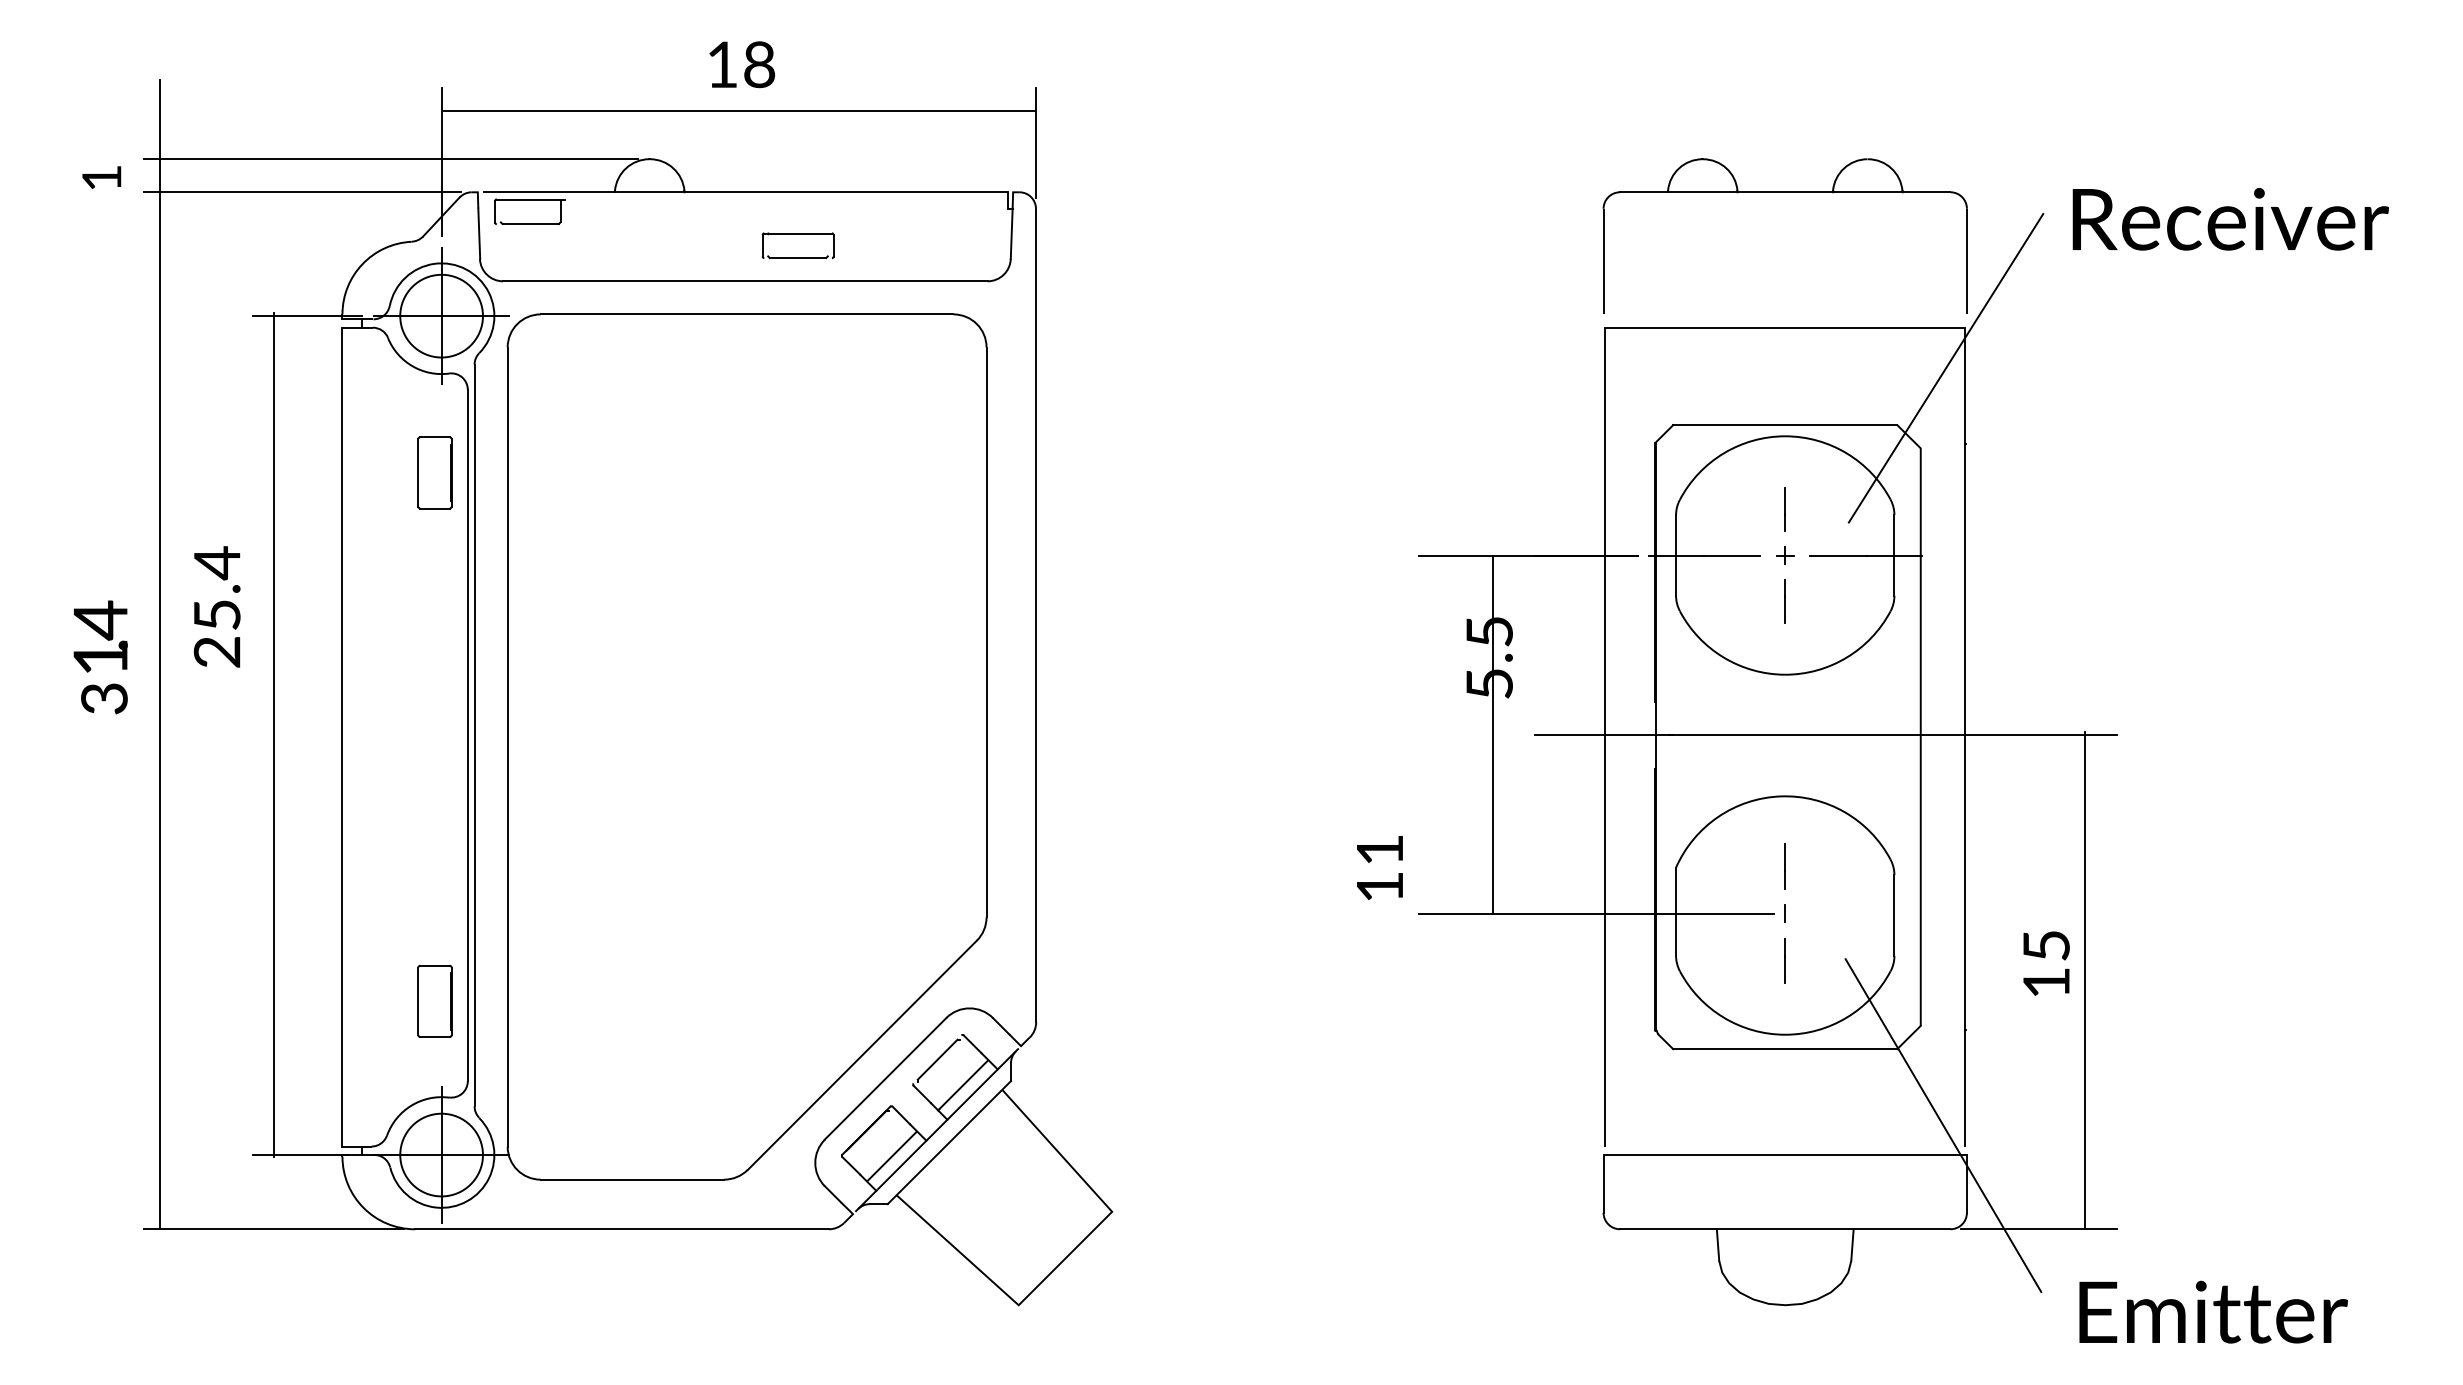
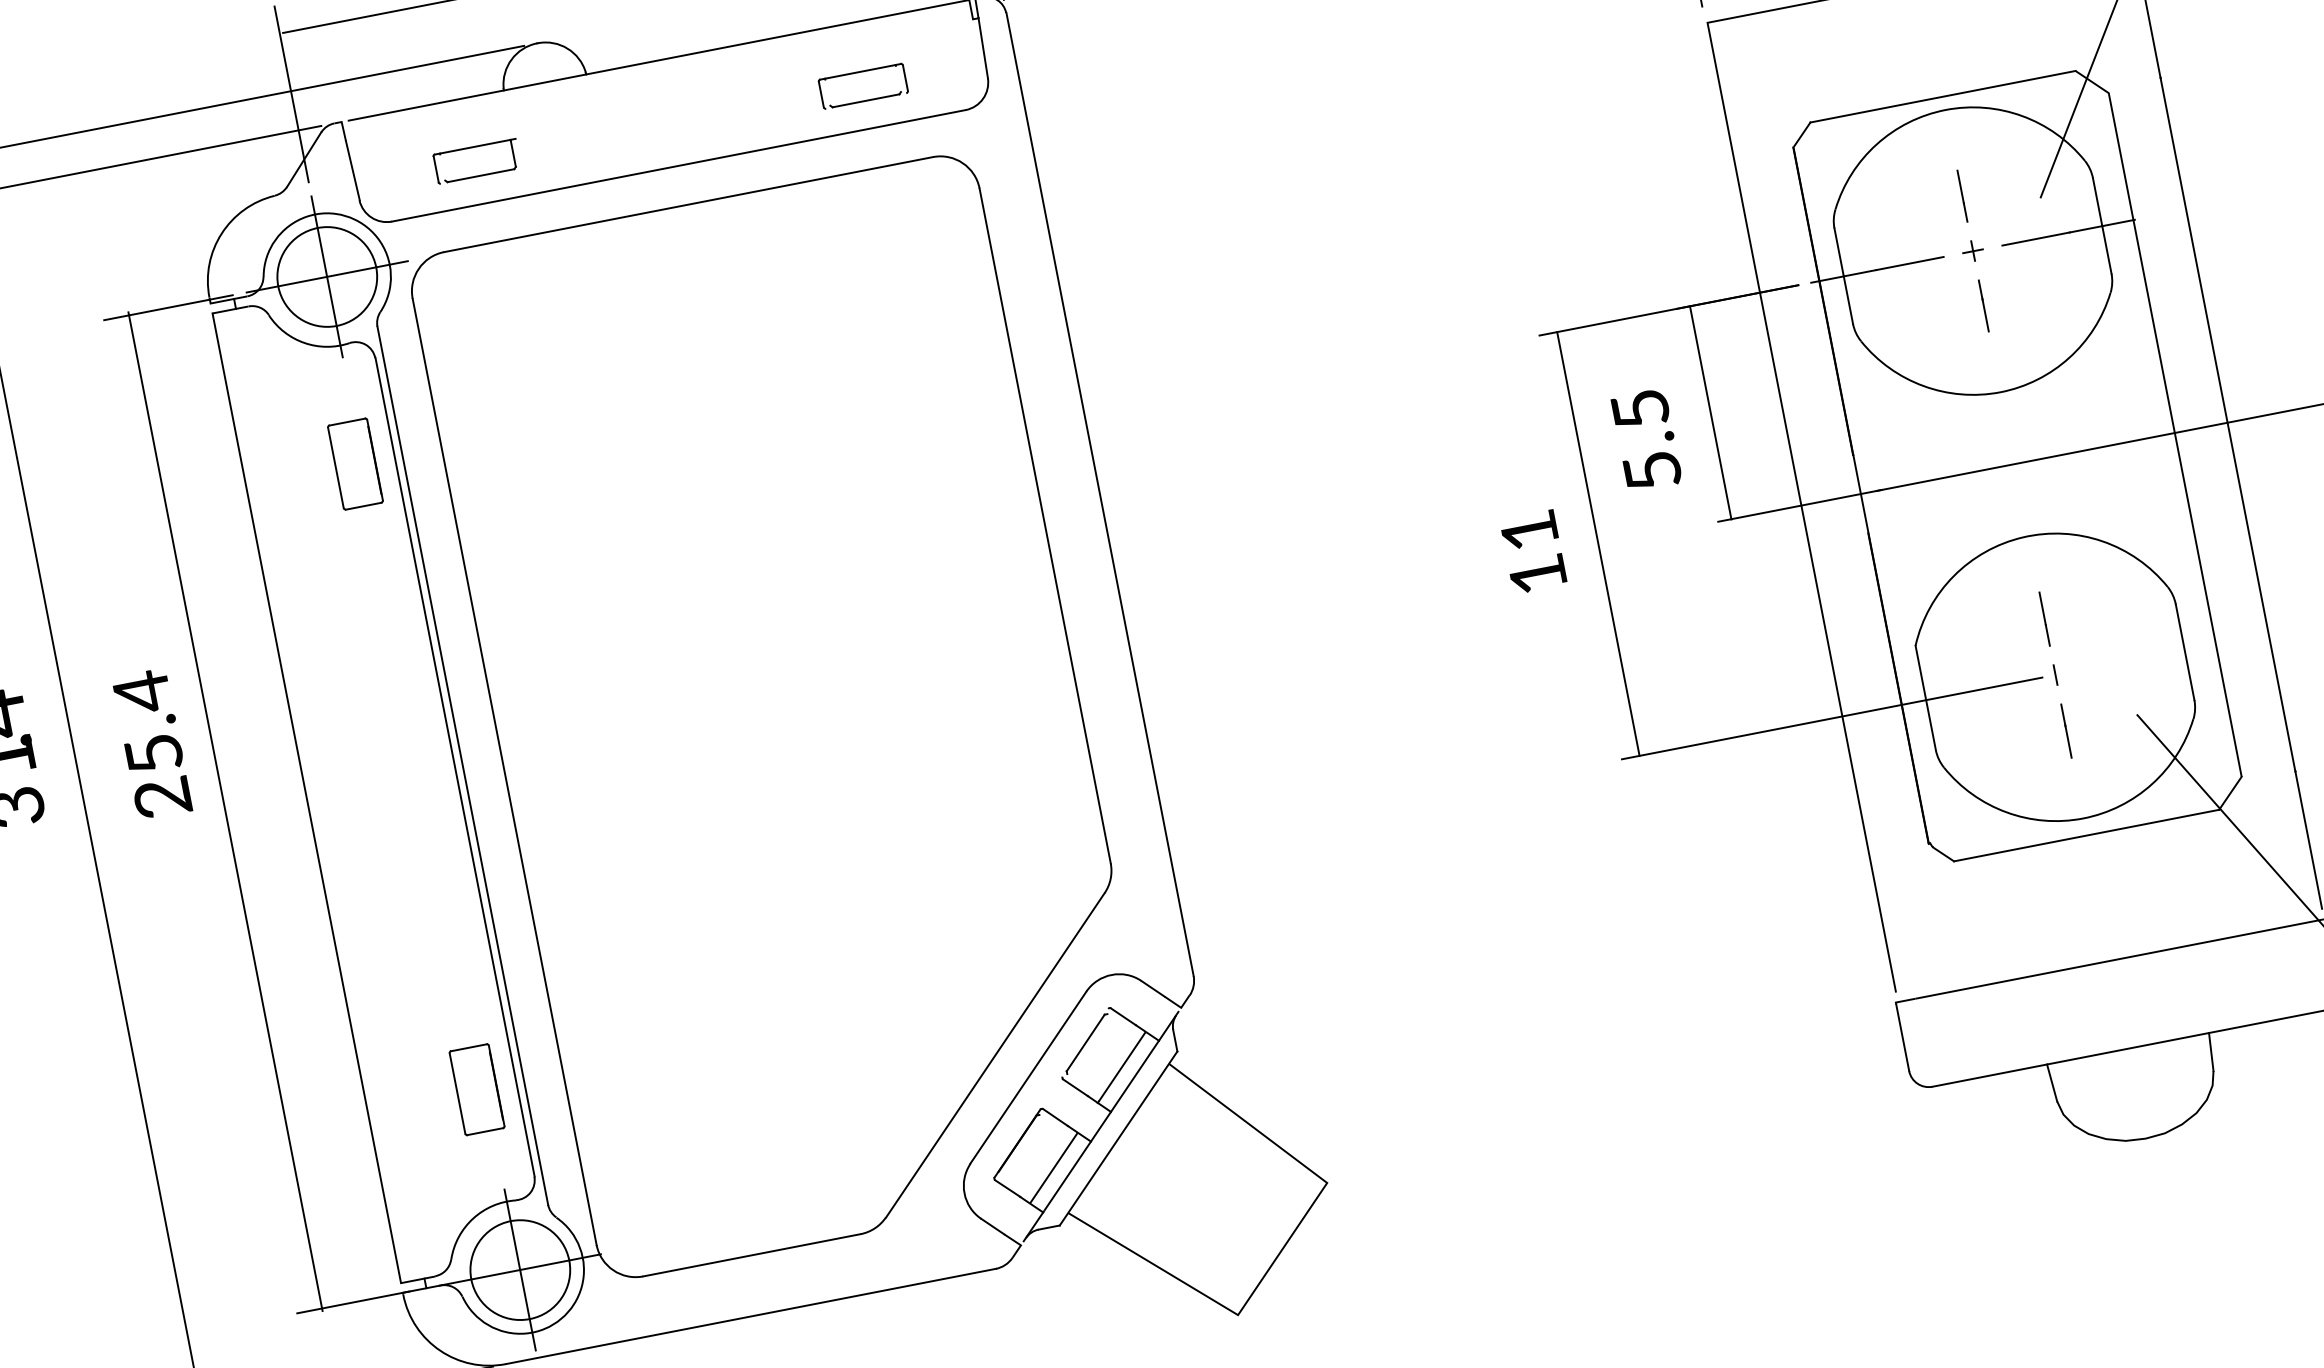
part: (529, 200) -> (474, 148), moved
part: (797, 234) -> (860, 73), moved
text: (216, 606) -> (151, 744), moved
line: (1546, 645) -> (1711, 412), added
line: (1492, 734) -> (1597, 543), moved
text: (1379, 867) -> (1532, 551), moved

